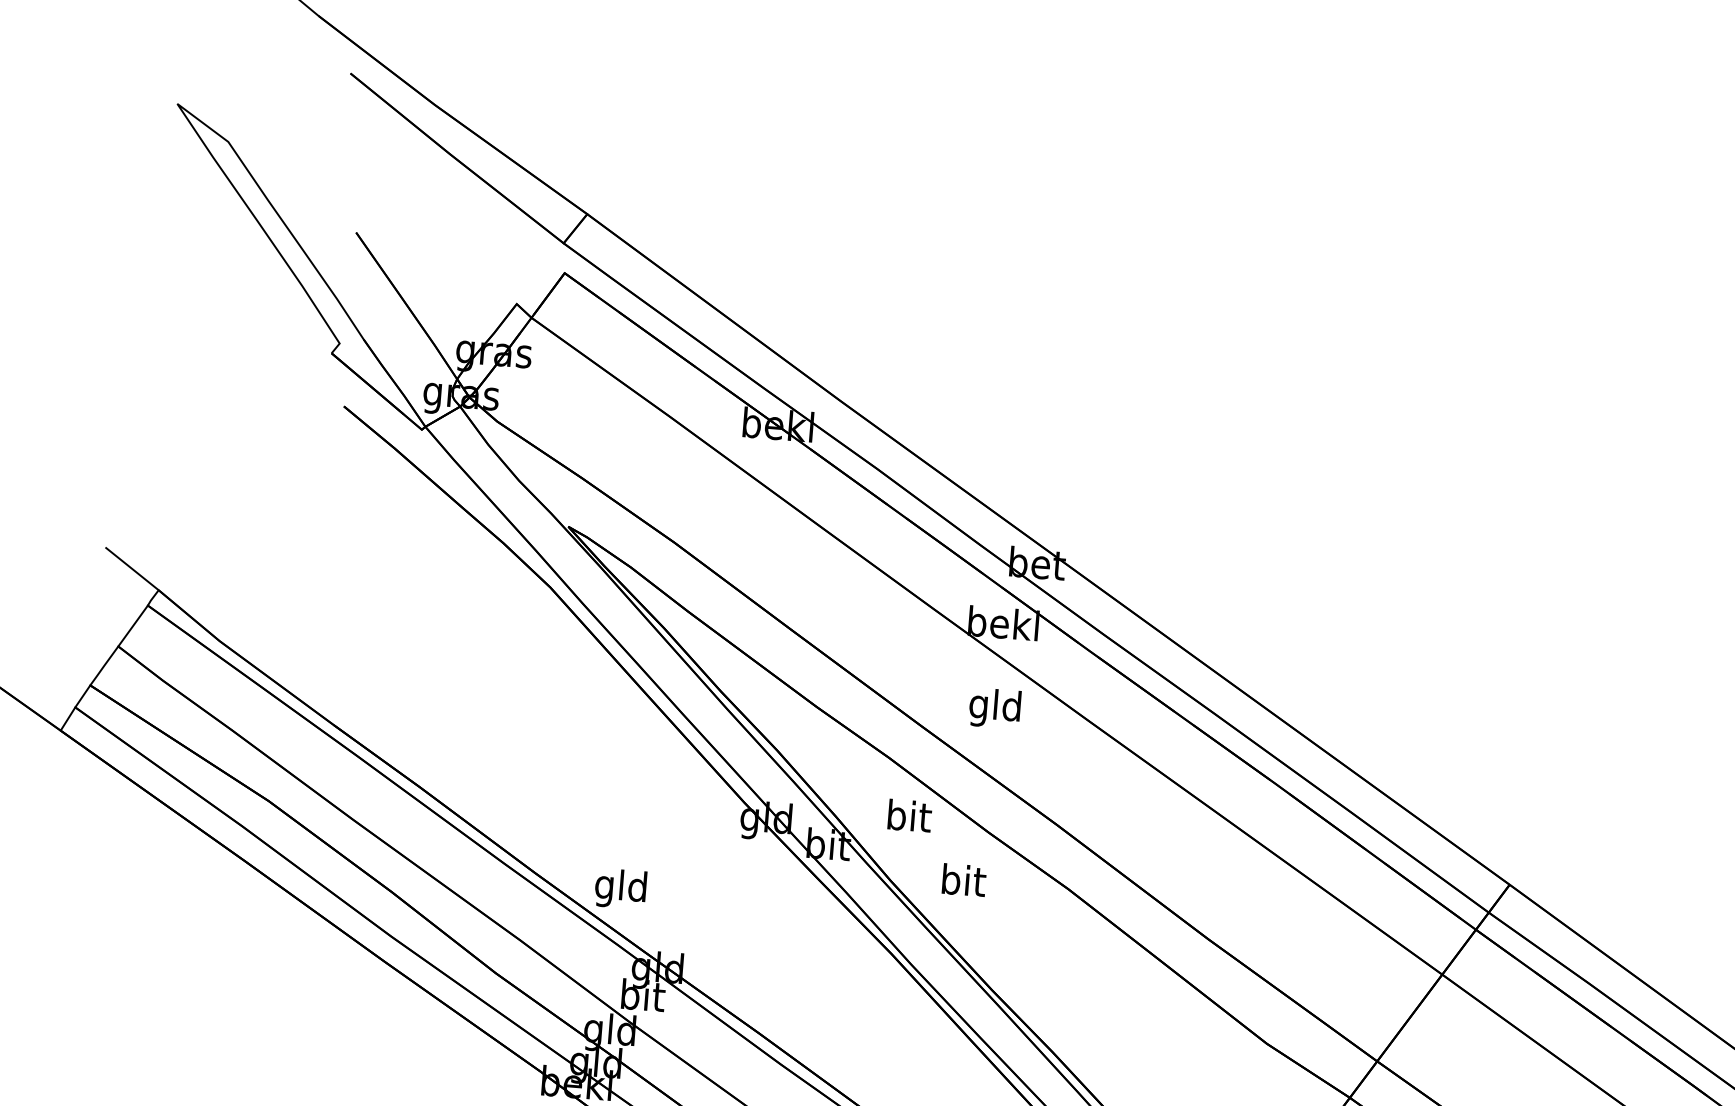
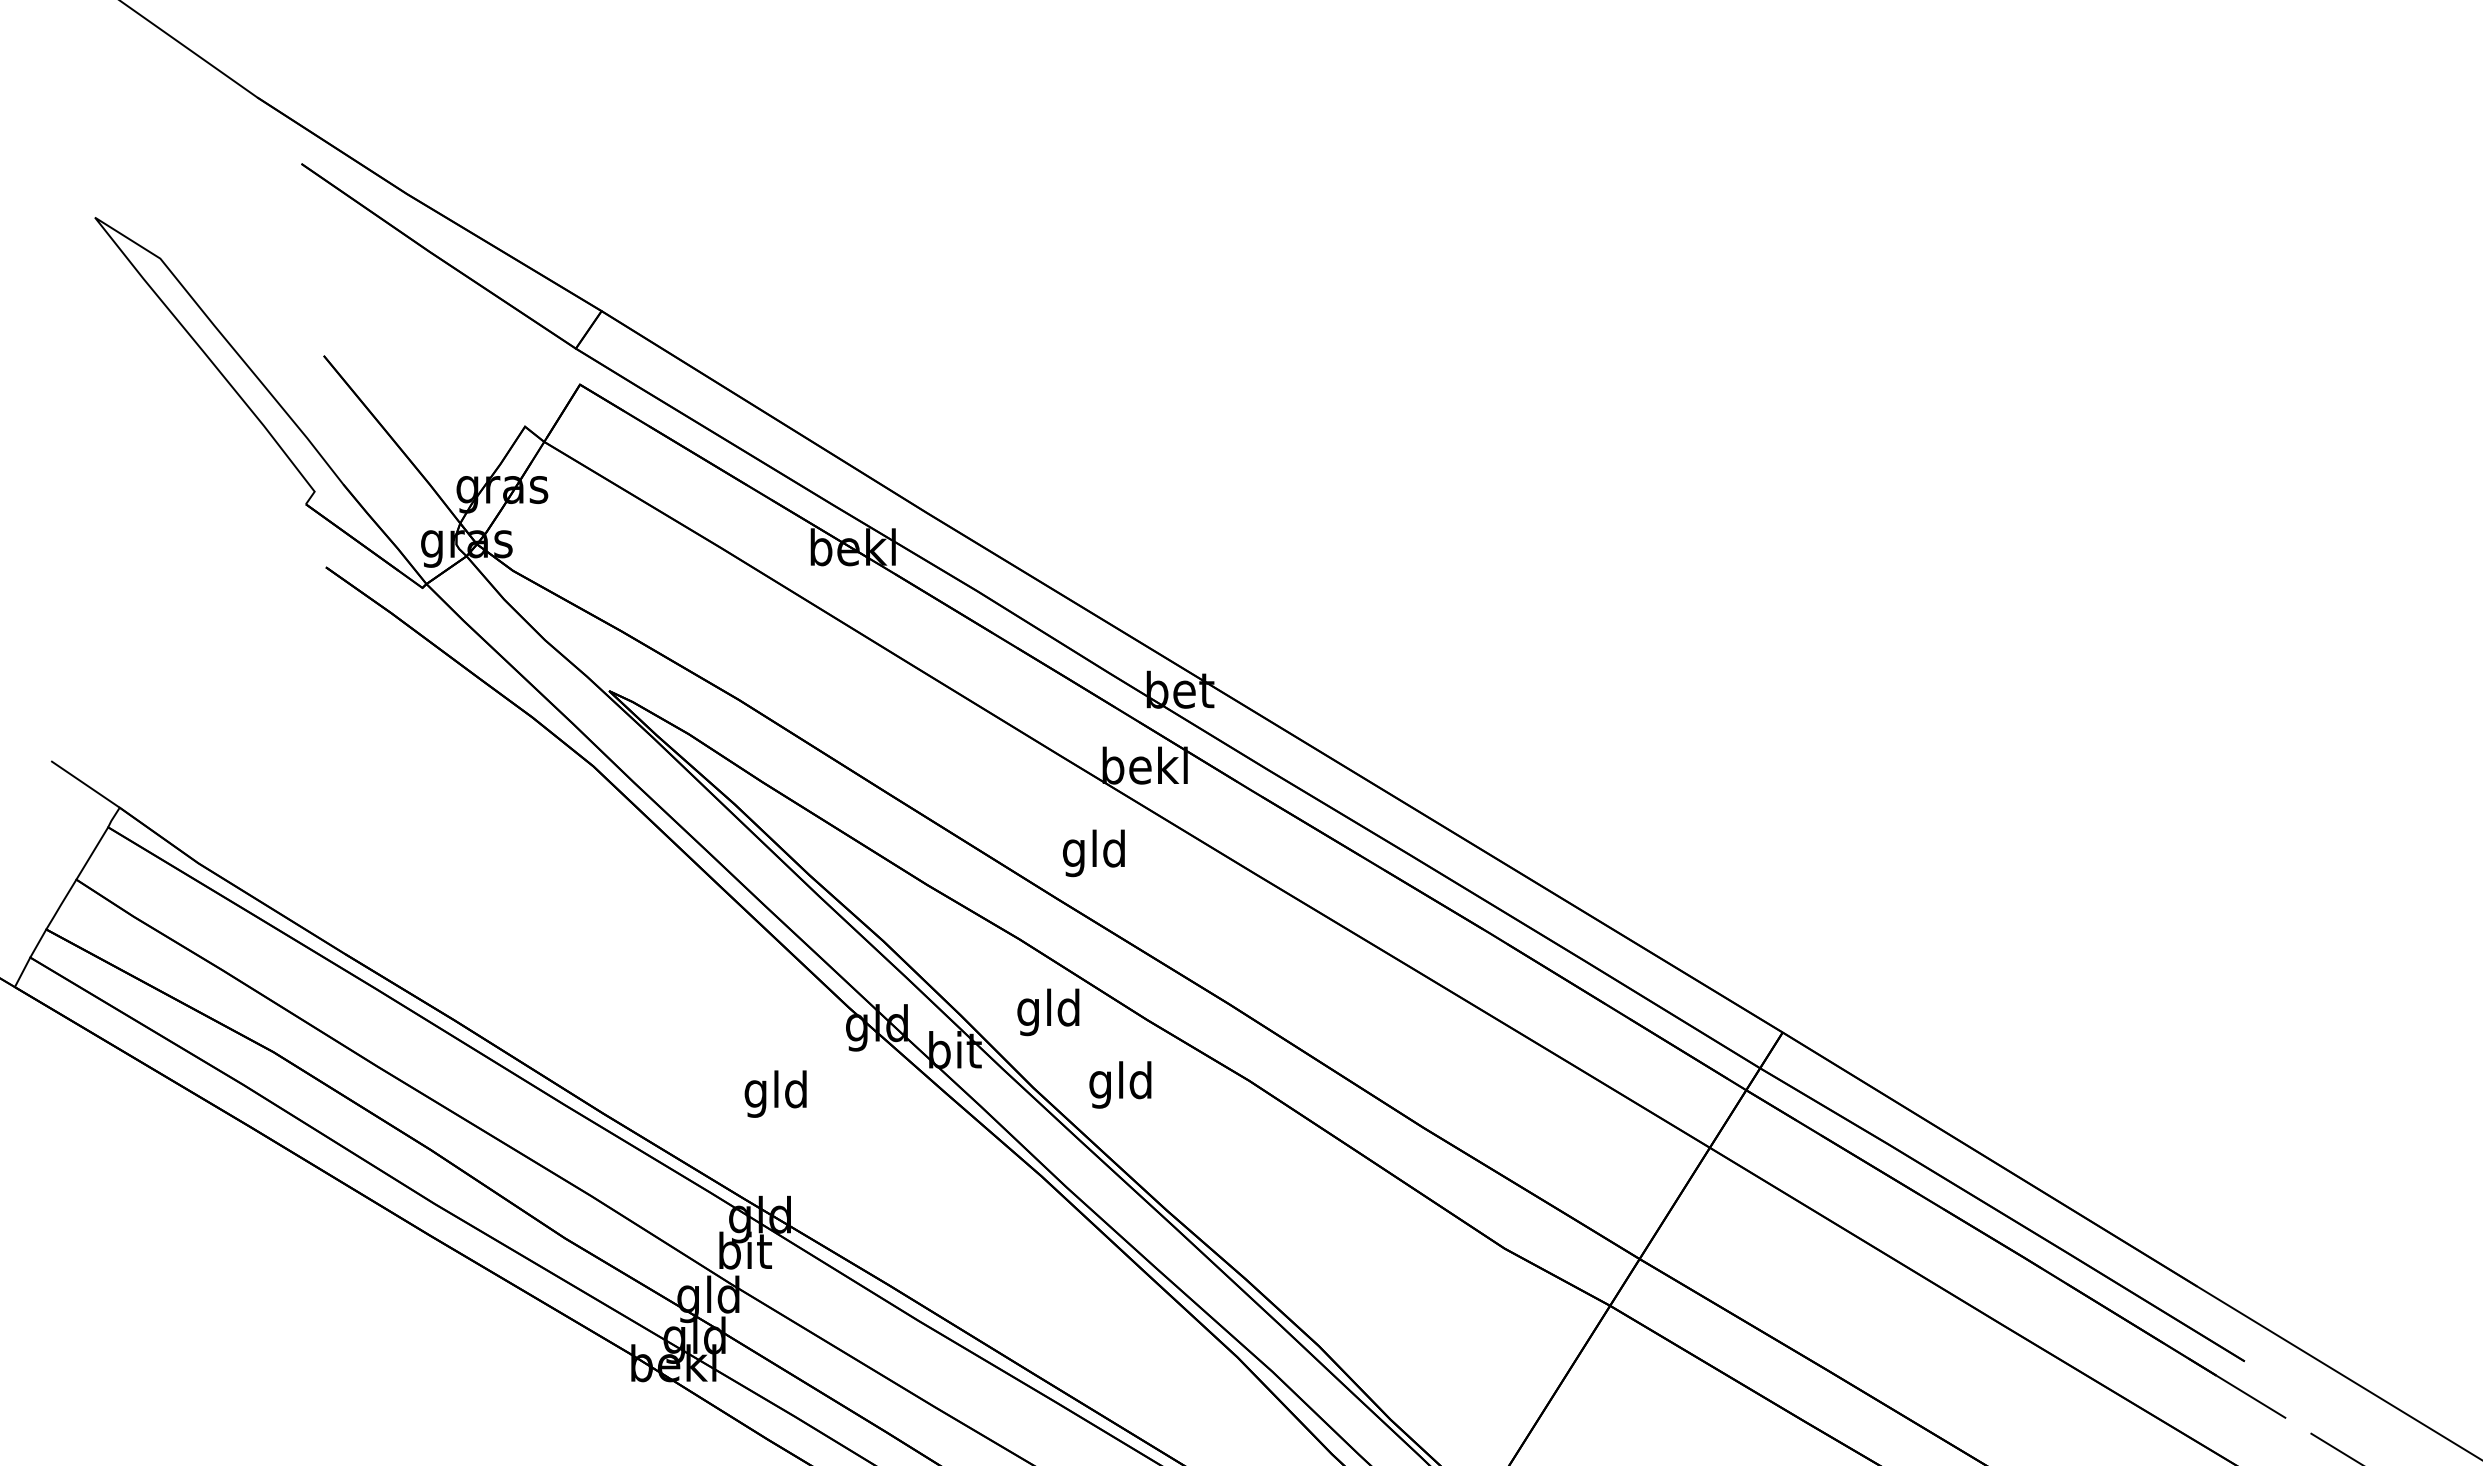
text: (994, 708) -> (1093, 853), moved
text: (907, 819) -> (1048, 1012), bit -> gld
text: (962, 883) -> (1120, 1084), bit -> gld
text: (620, 888) -> (775, 1093), moved

